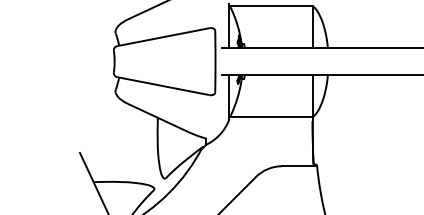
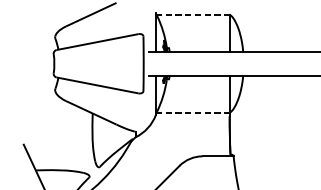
line: (271, 6) -> (193, 14), solid -> dashed
line: (271, 116) -> (193, 112), solid -> dashed

